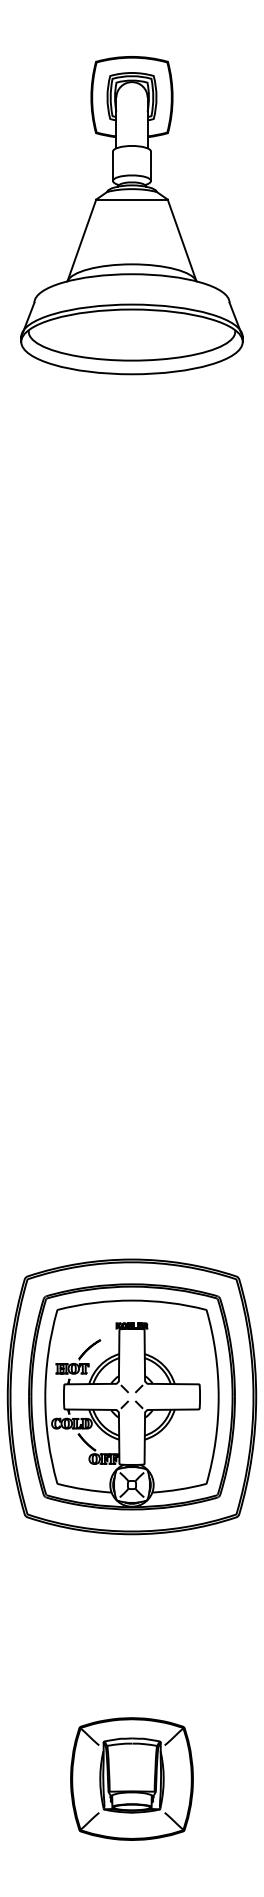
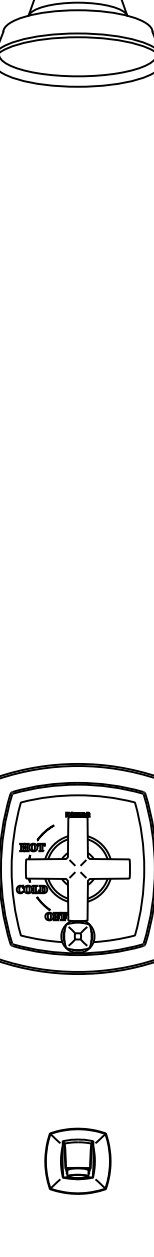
part: (131, 1778) -> (77, 1160), size x0.7

